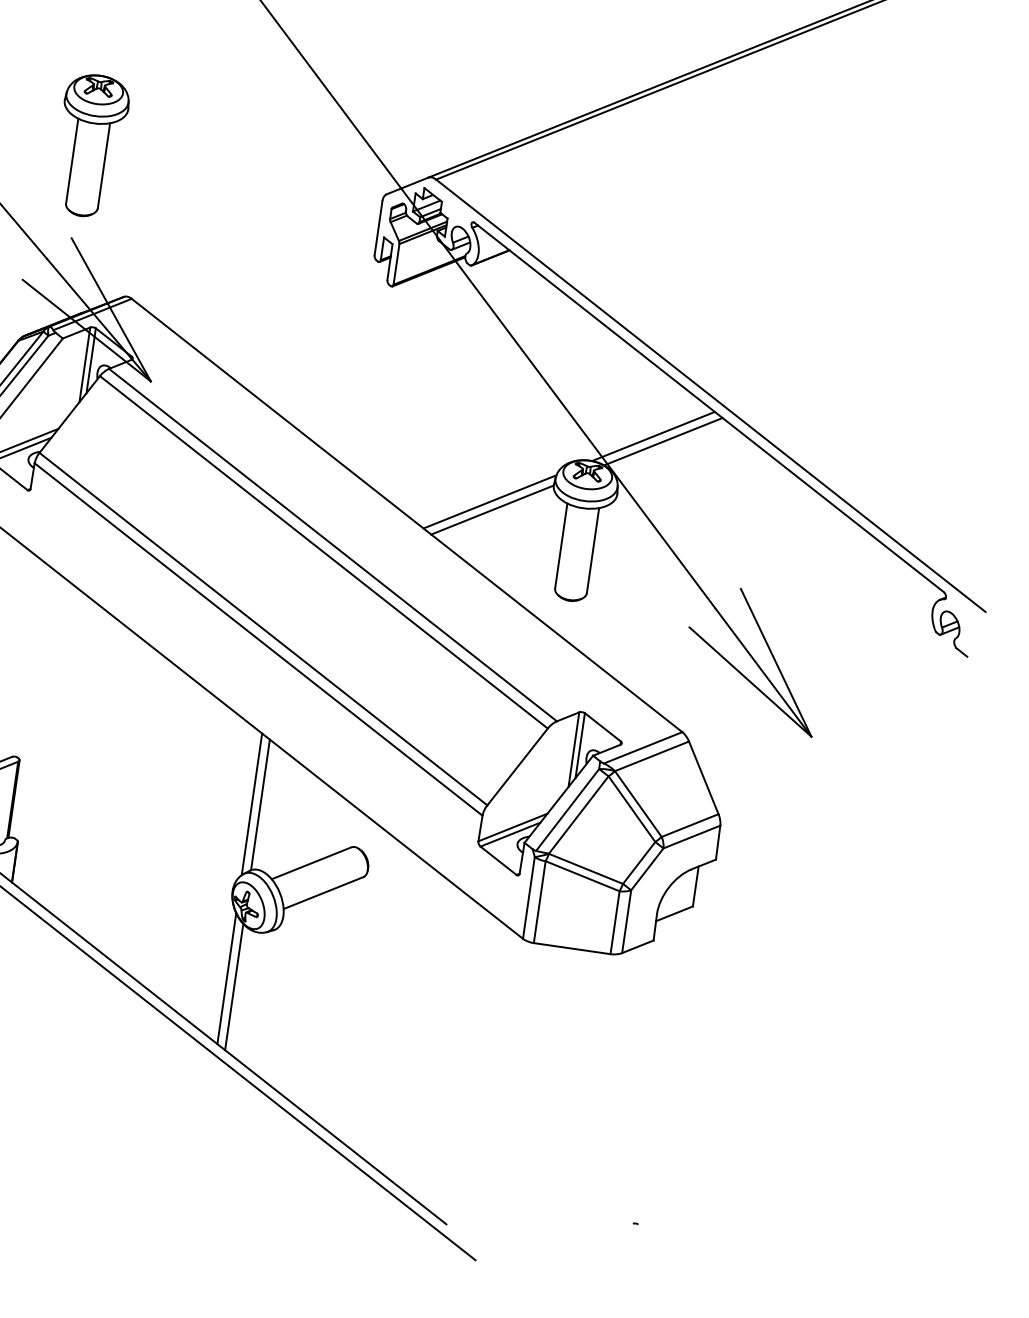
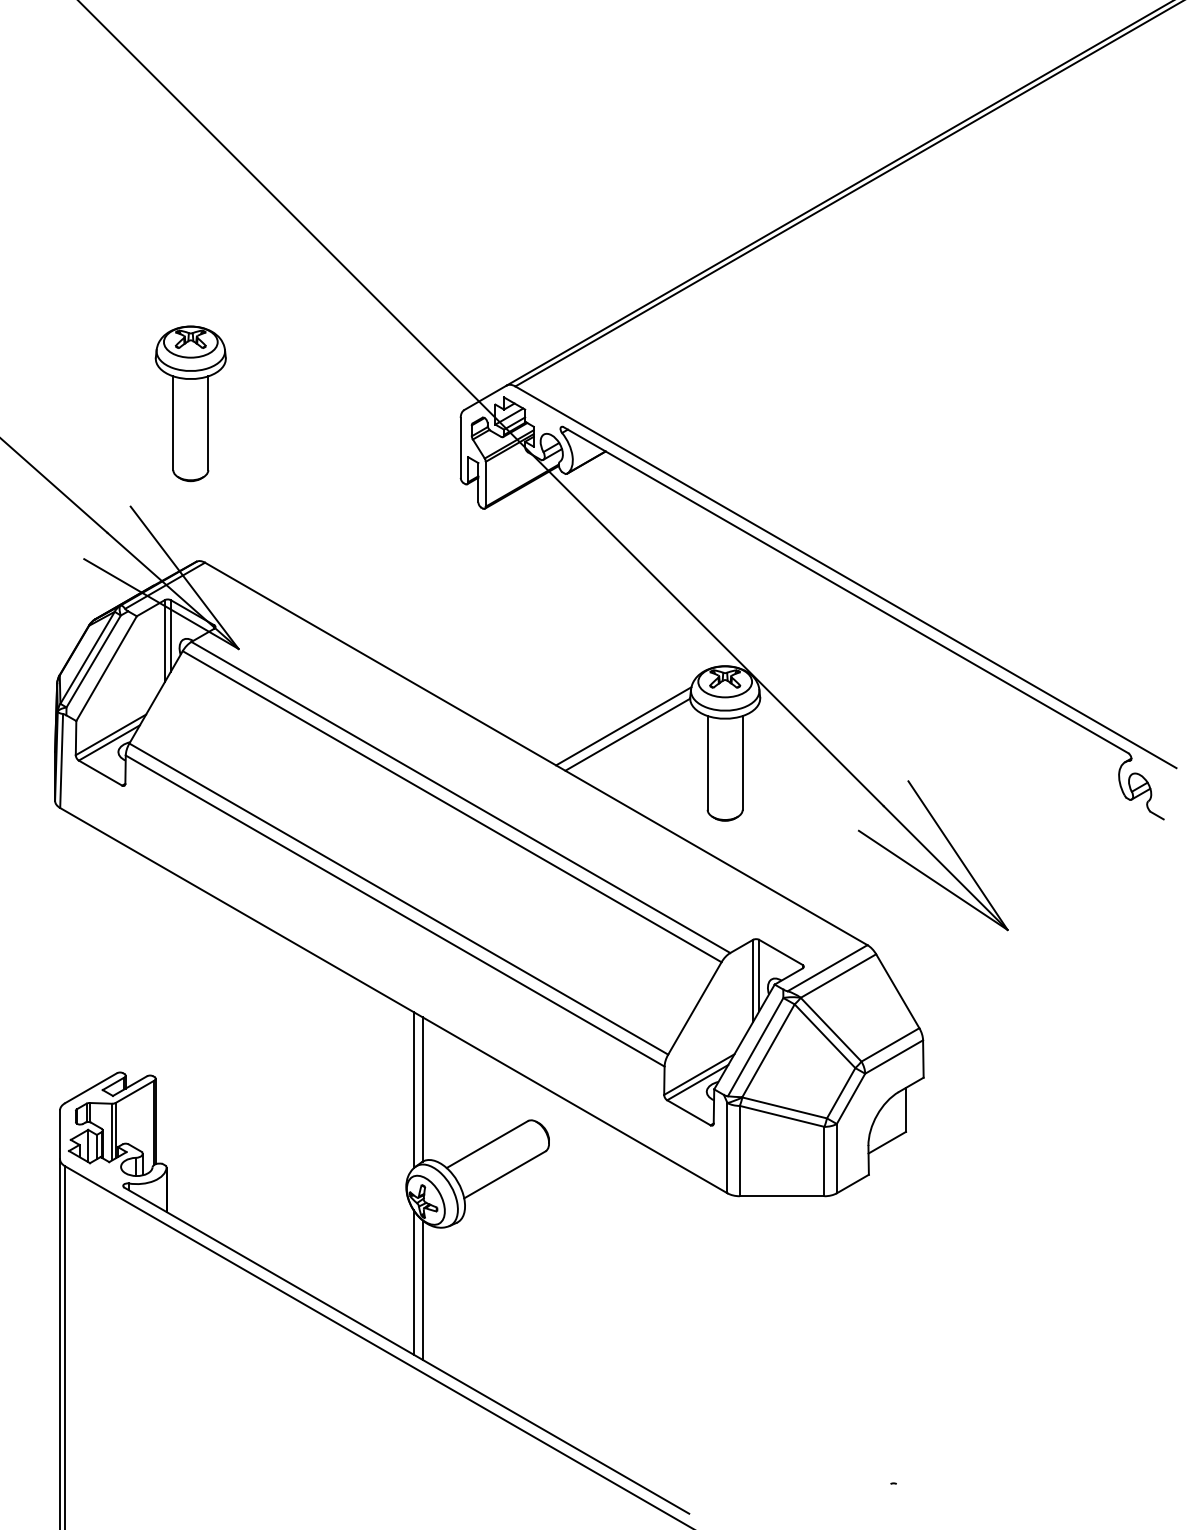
part: (90, 145) -> (190, 403), moved
line: (652, 436) -> (789, 630), removed
line: (663, 441) -> (801, 634), removed

